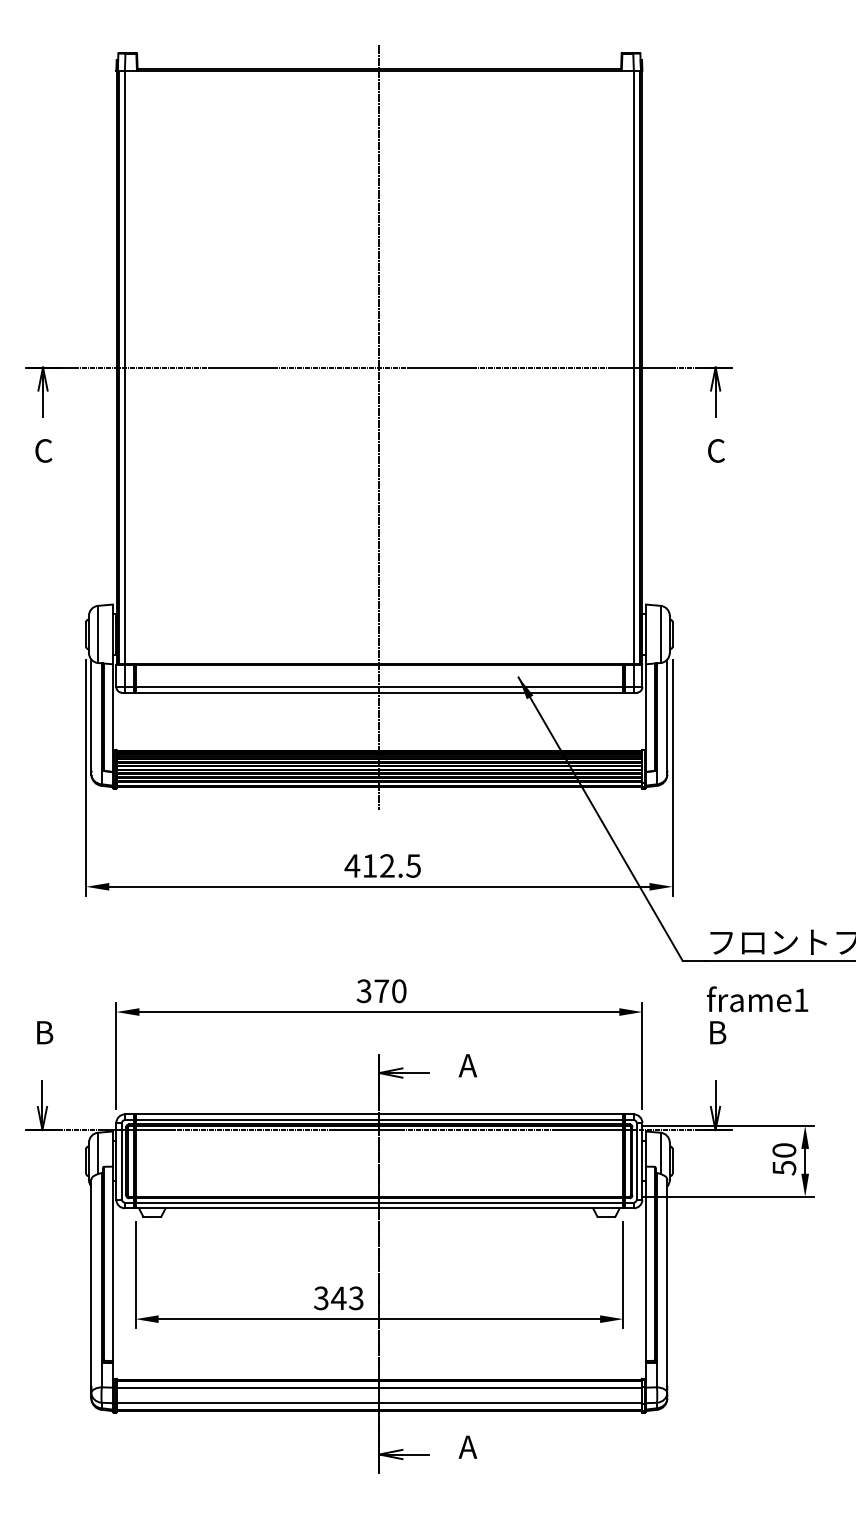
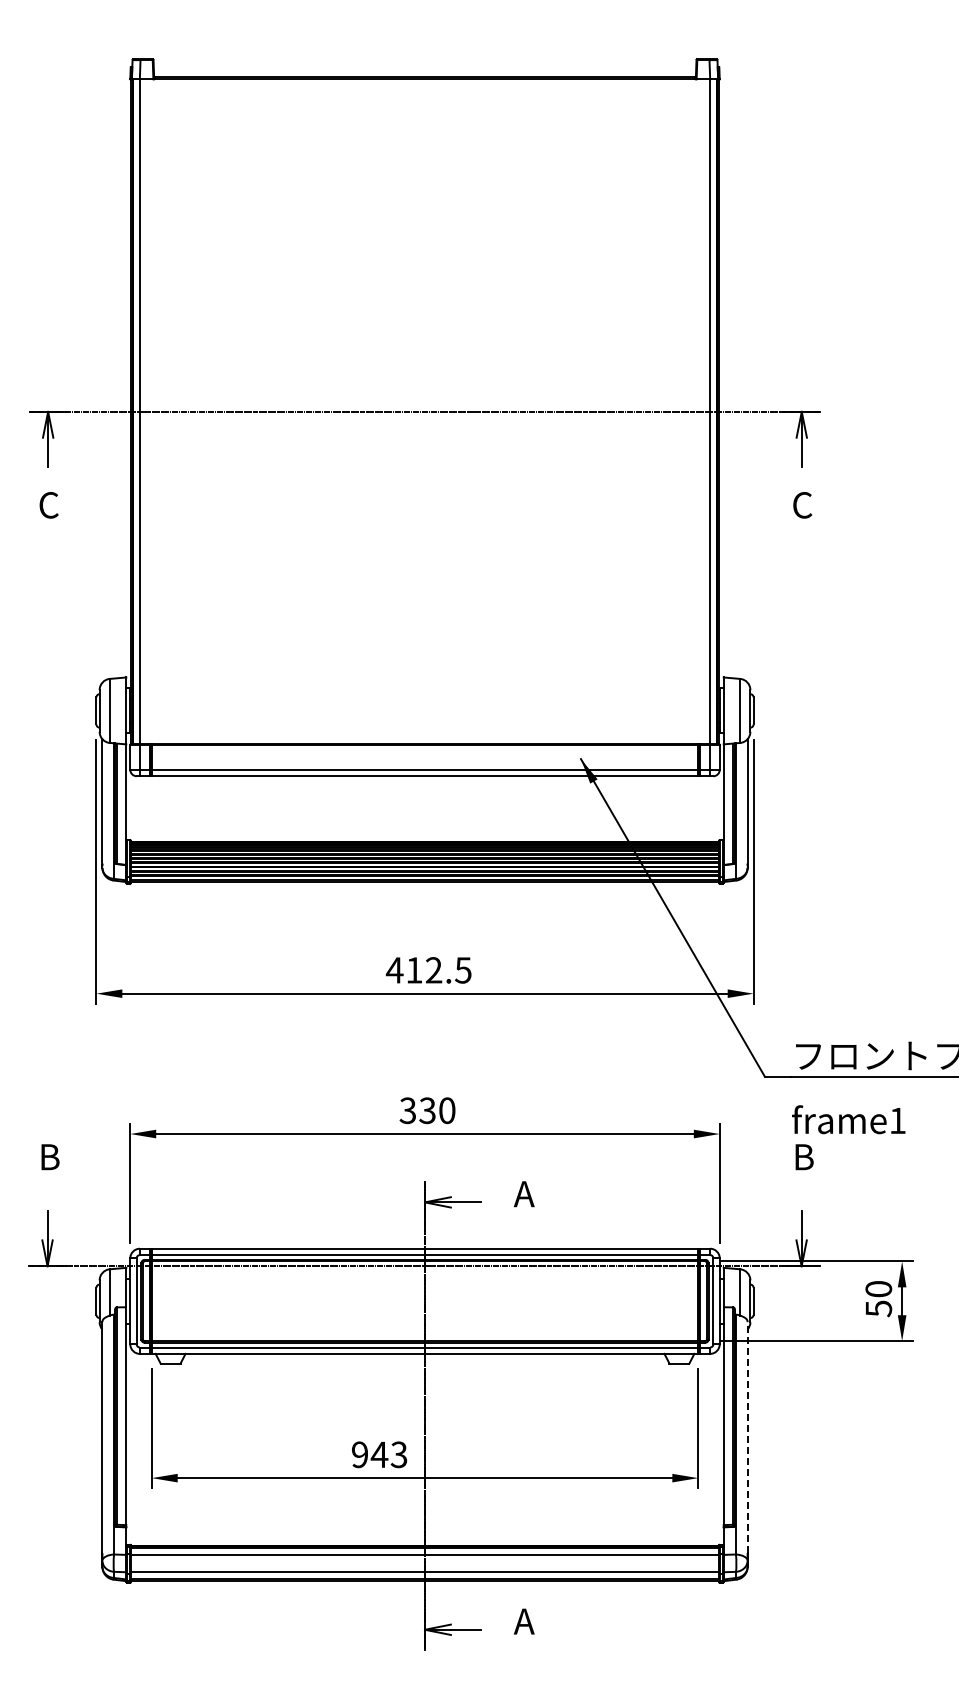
line: (379, 427) -> (425, 479), removed
text: (381, 991) -> (427, 1110), 370 -> 330
line: (667, 1282) -> (747, 1437), solid -> dashed
text: (320, 1298) -> (359, 1454), 343 -> 943

